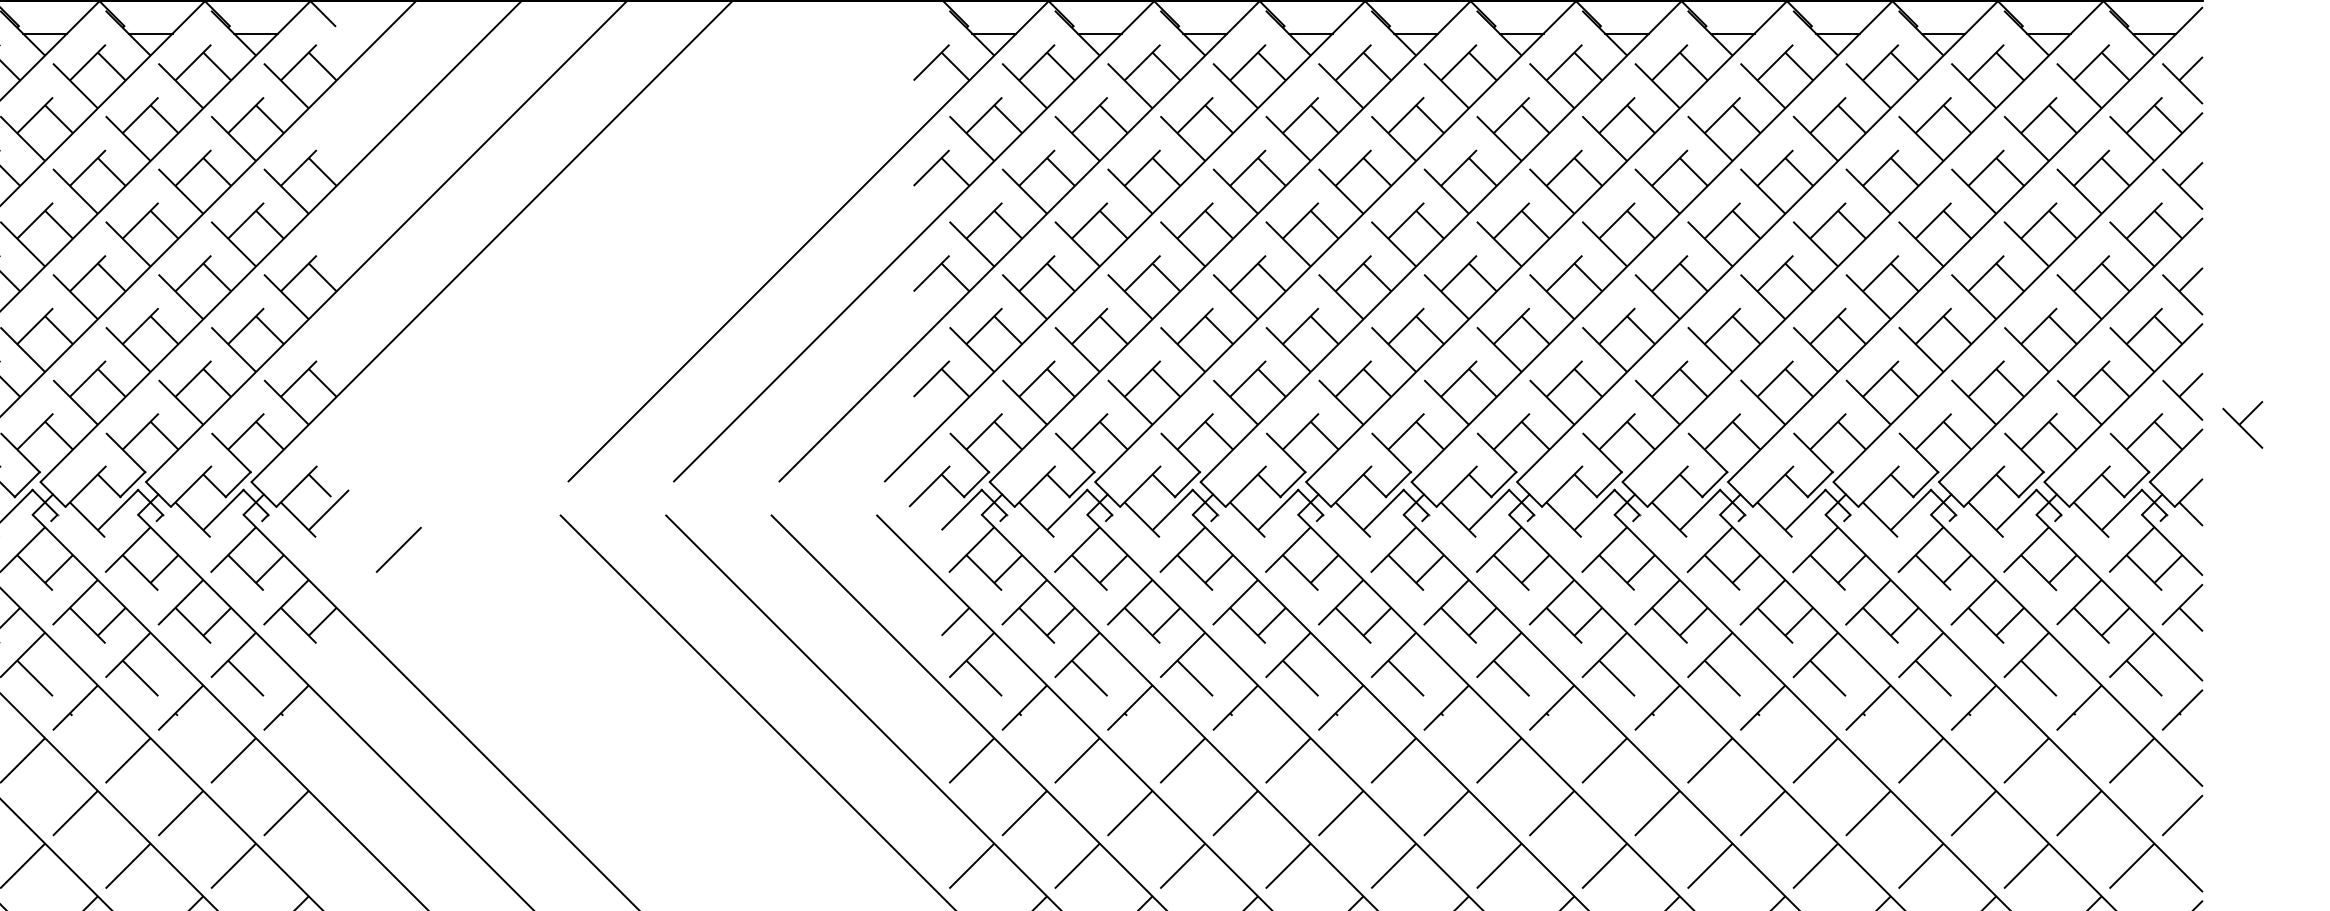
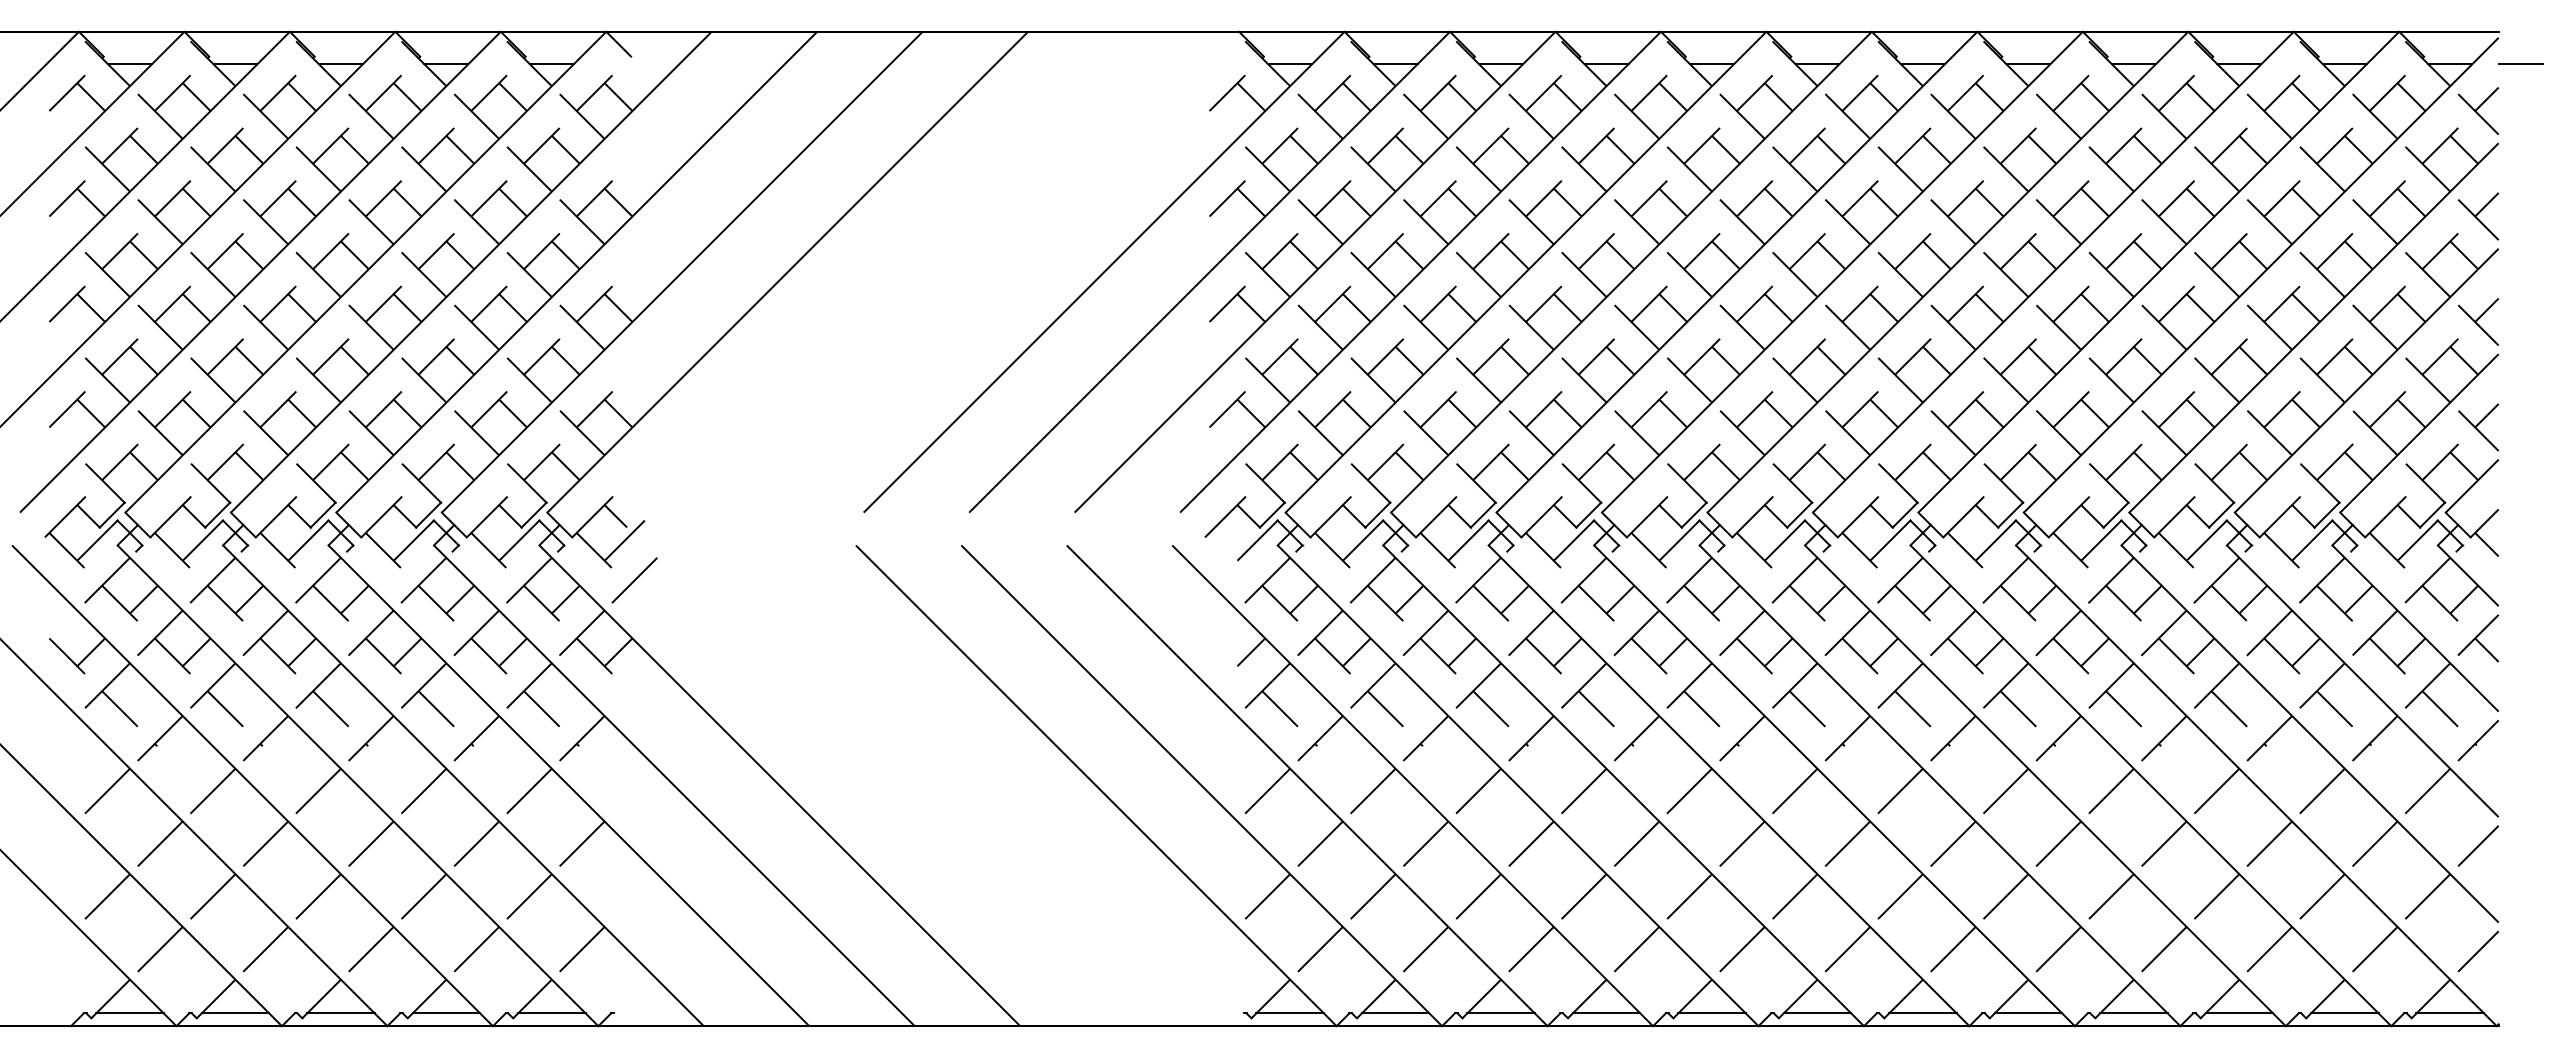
line: (2224, 33) -> (2520, 64), added
part: (2242, 424) -> (2538, 455), removed
line: (398, 549) -> (634, 580), moved

